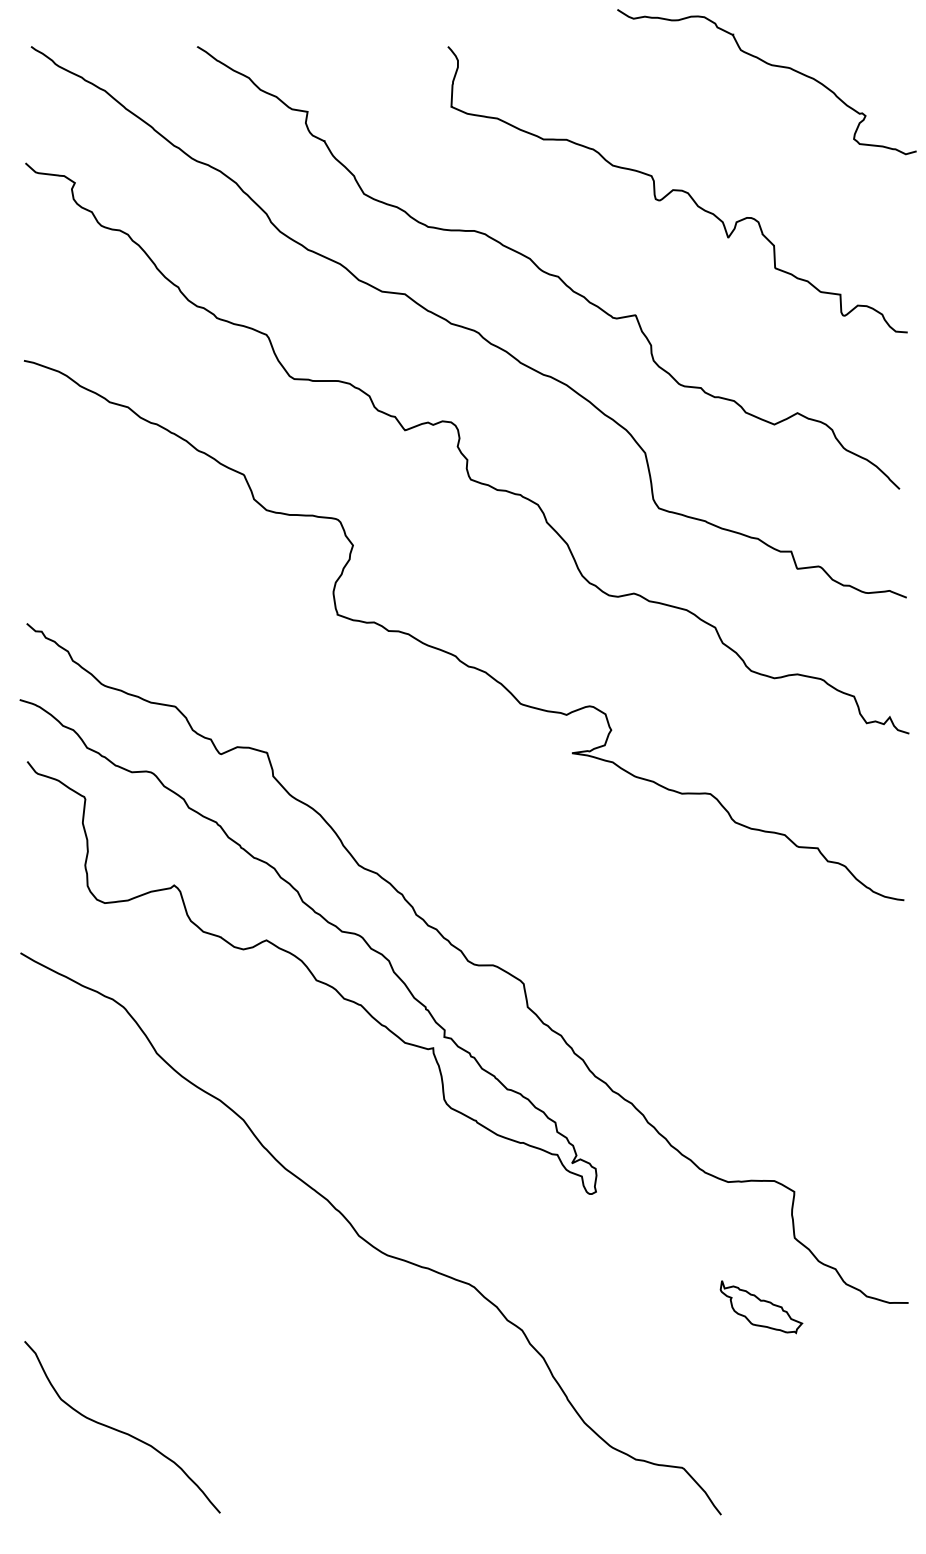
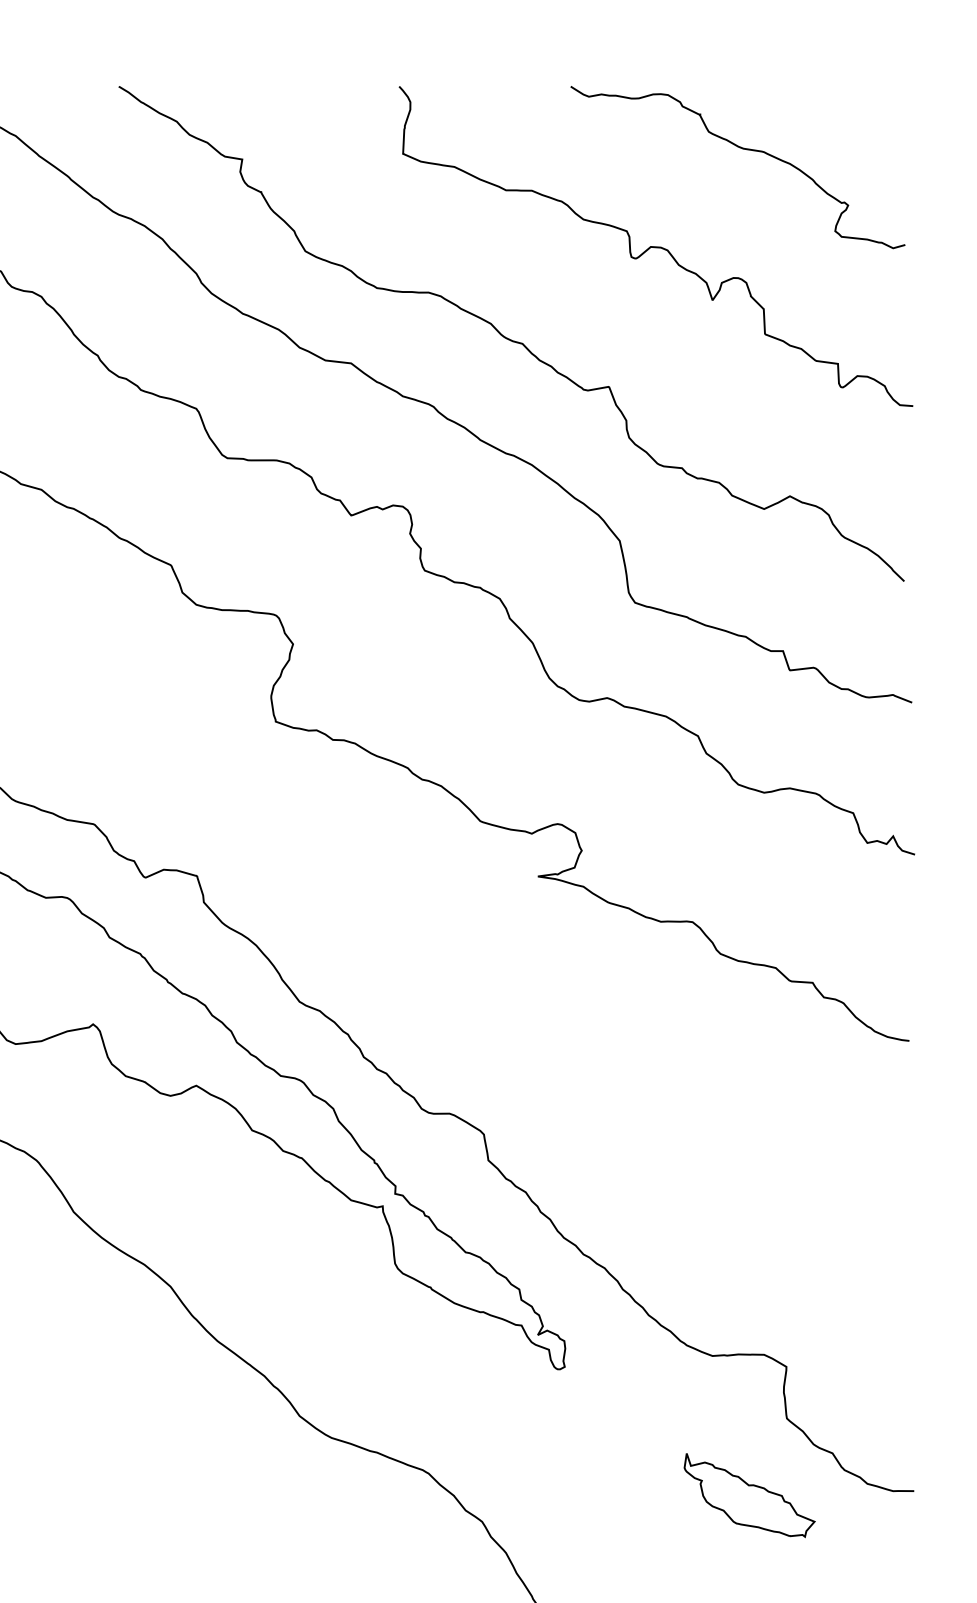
curve: (772, 66) -> (744, 150), moved
part: (761, 1307) -> (749, 1496), size x1.43

